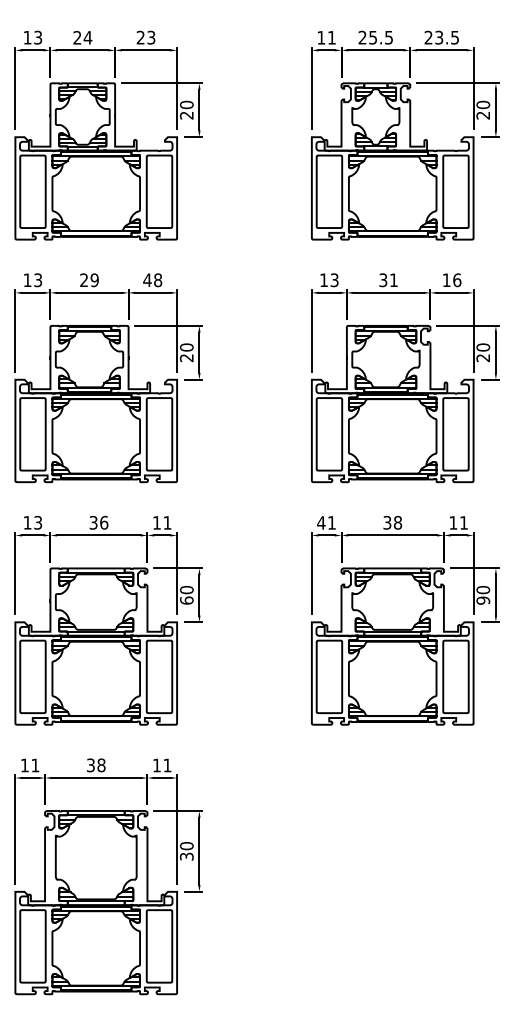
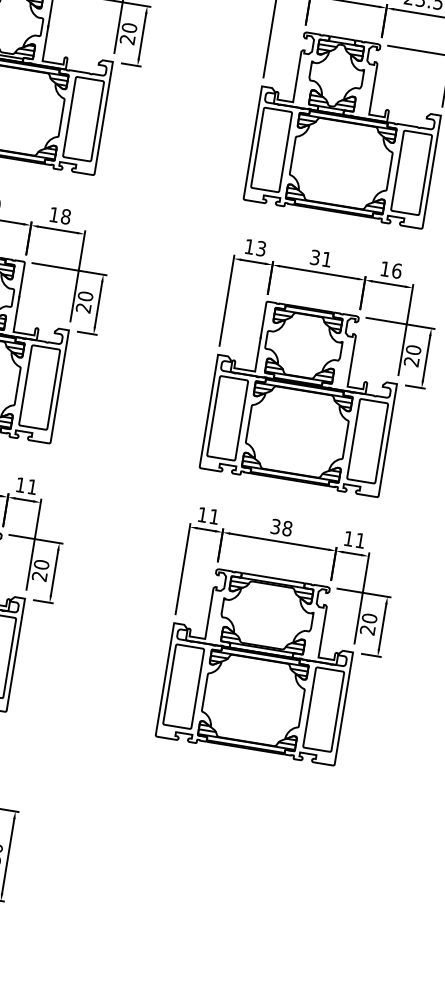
text: (147, 279) -> (54, 214), 48 -> 18
text: (321, 522) -> (202, 514), 41 -> 11
text: (186, 600) -> (39, 576), 60 -> 20
text: (483, 600) -> (368, 630), 90 -> 20

